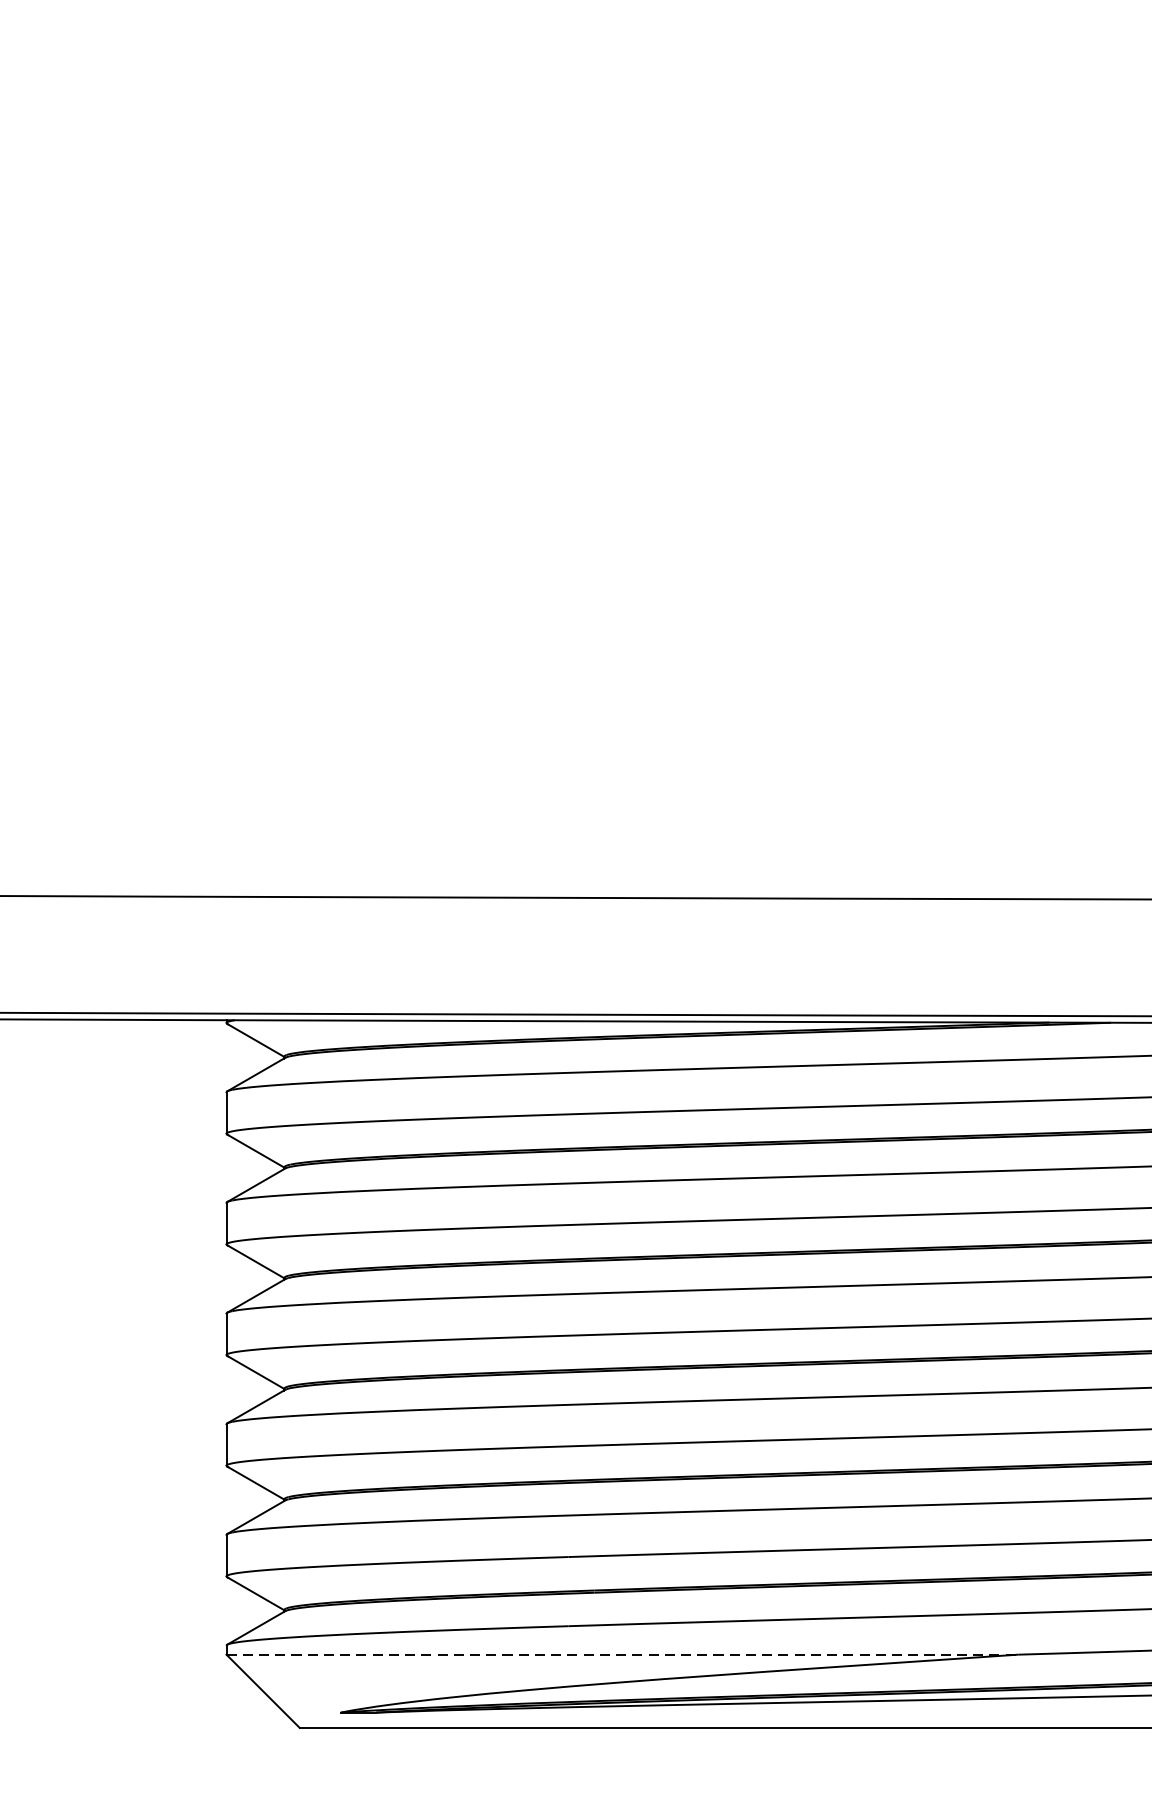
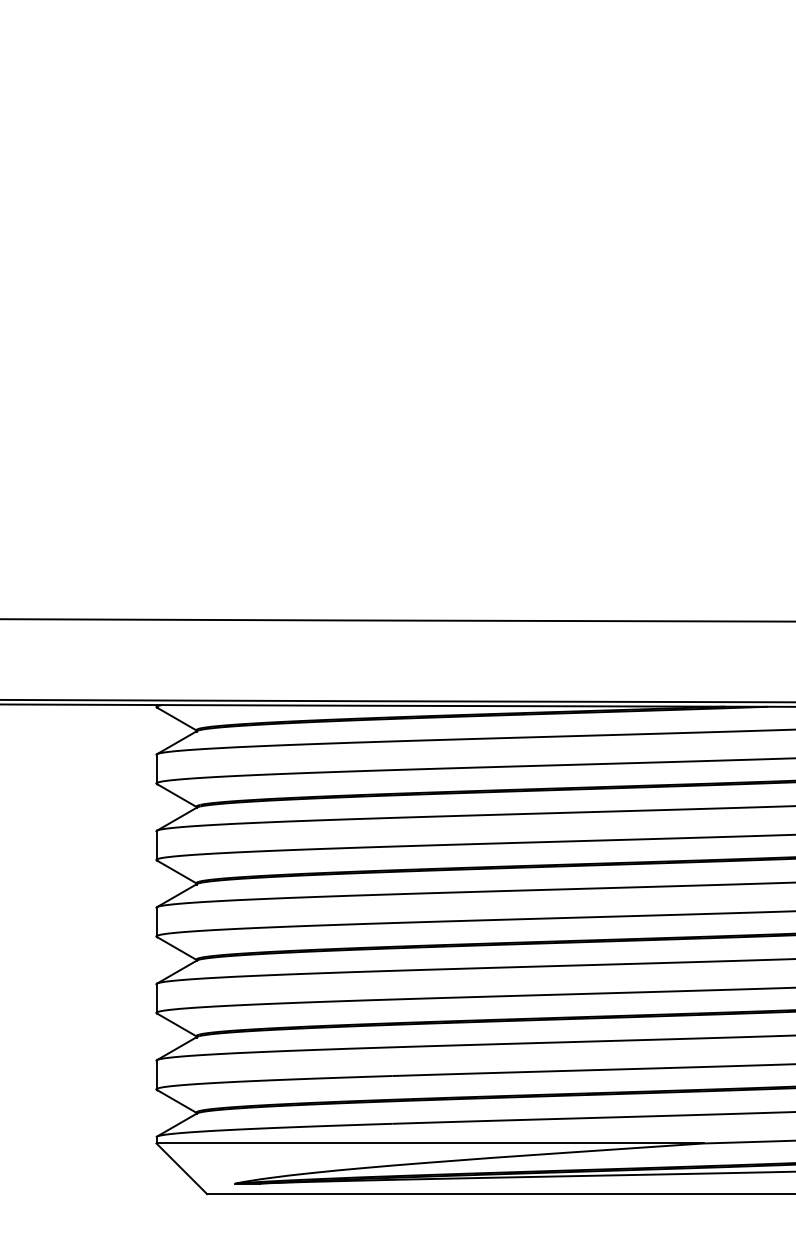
line: (623, 1654) -> (430, 1143), dashed -> solid

